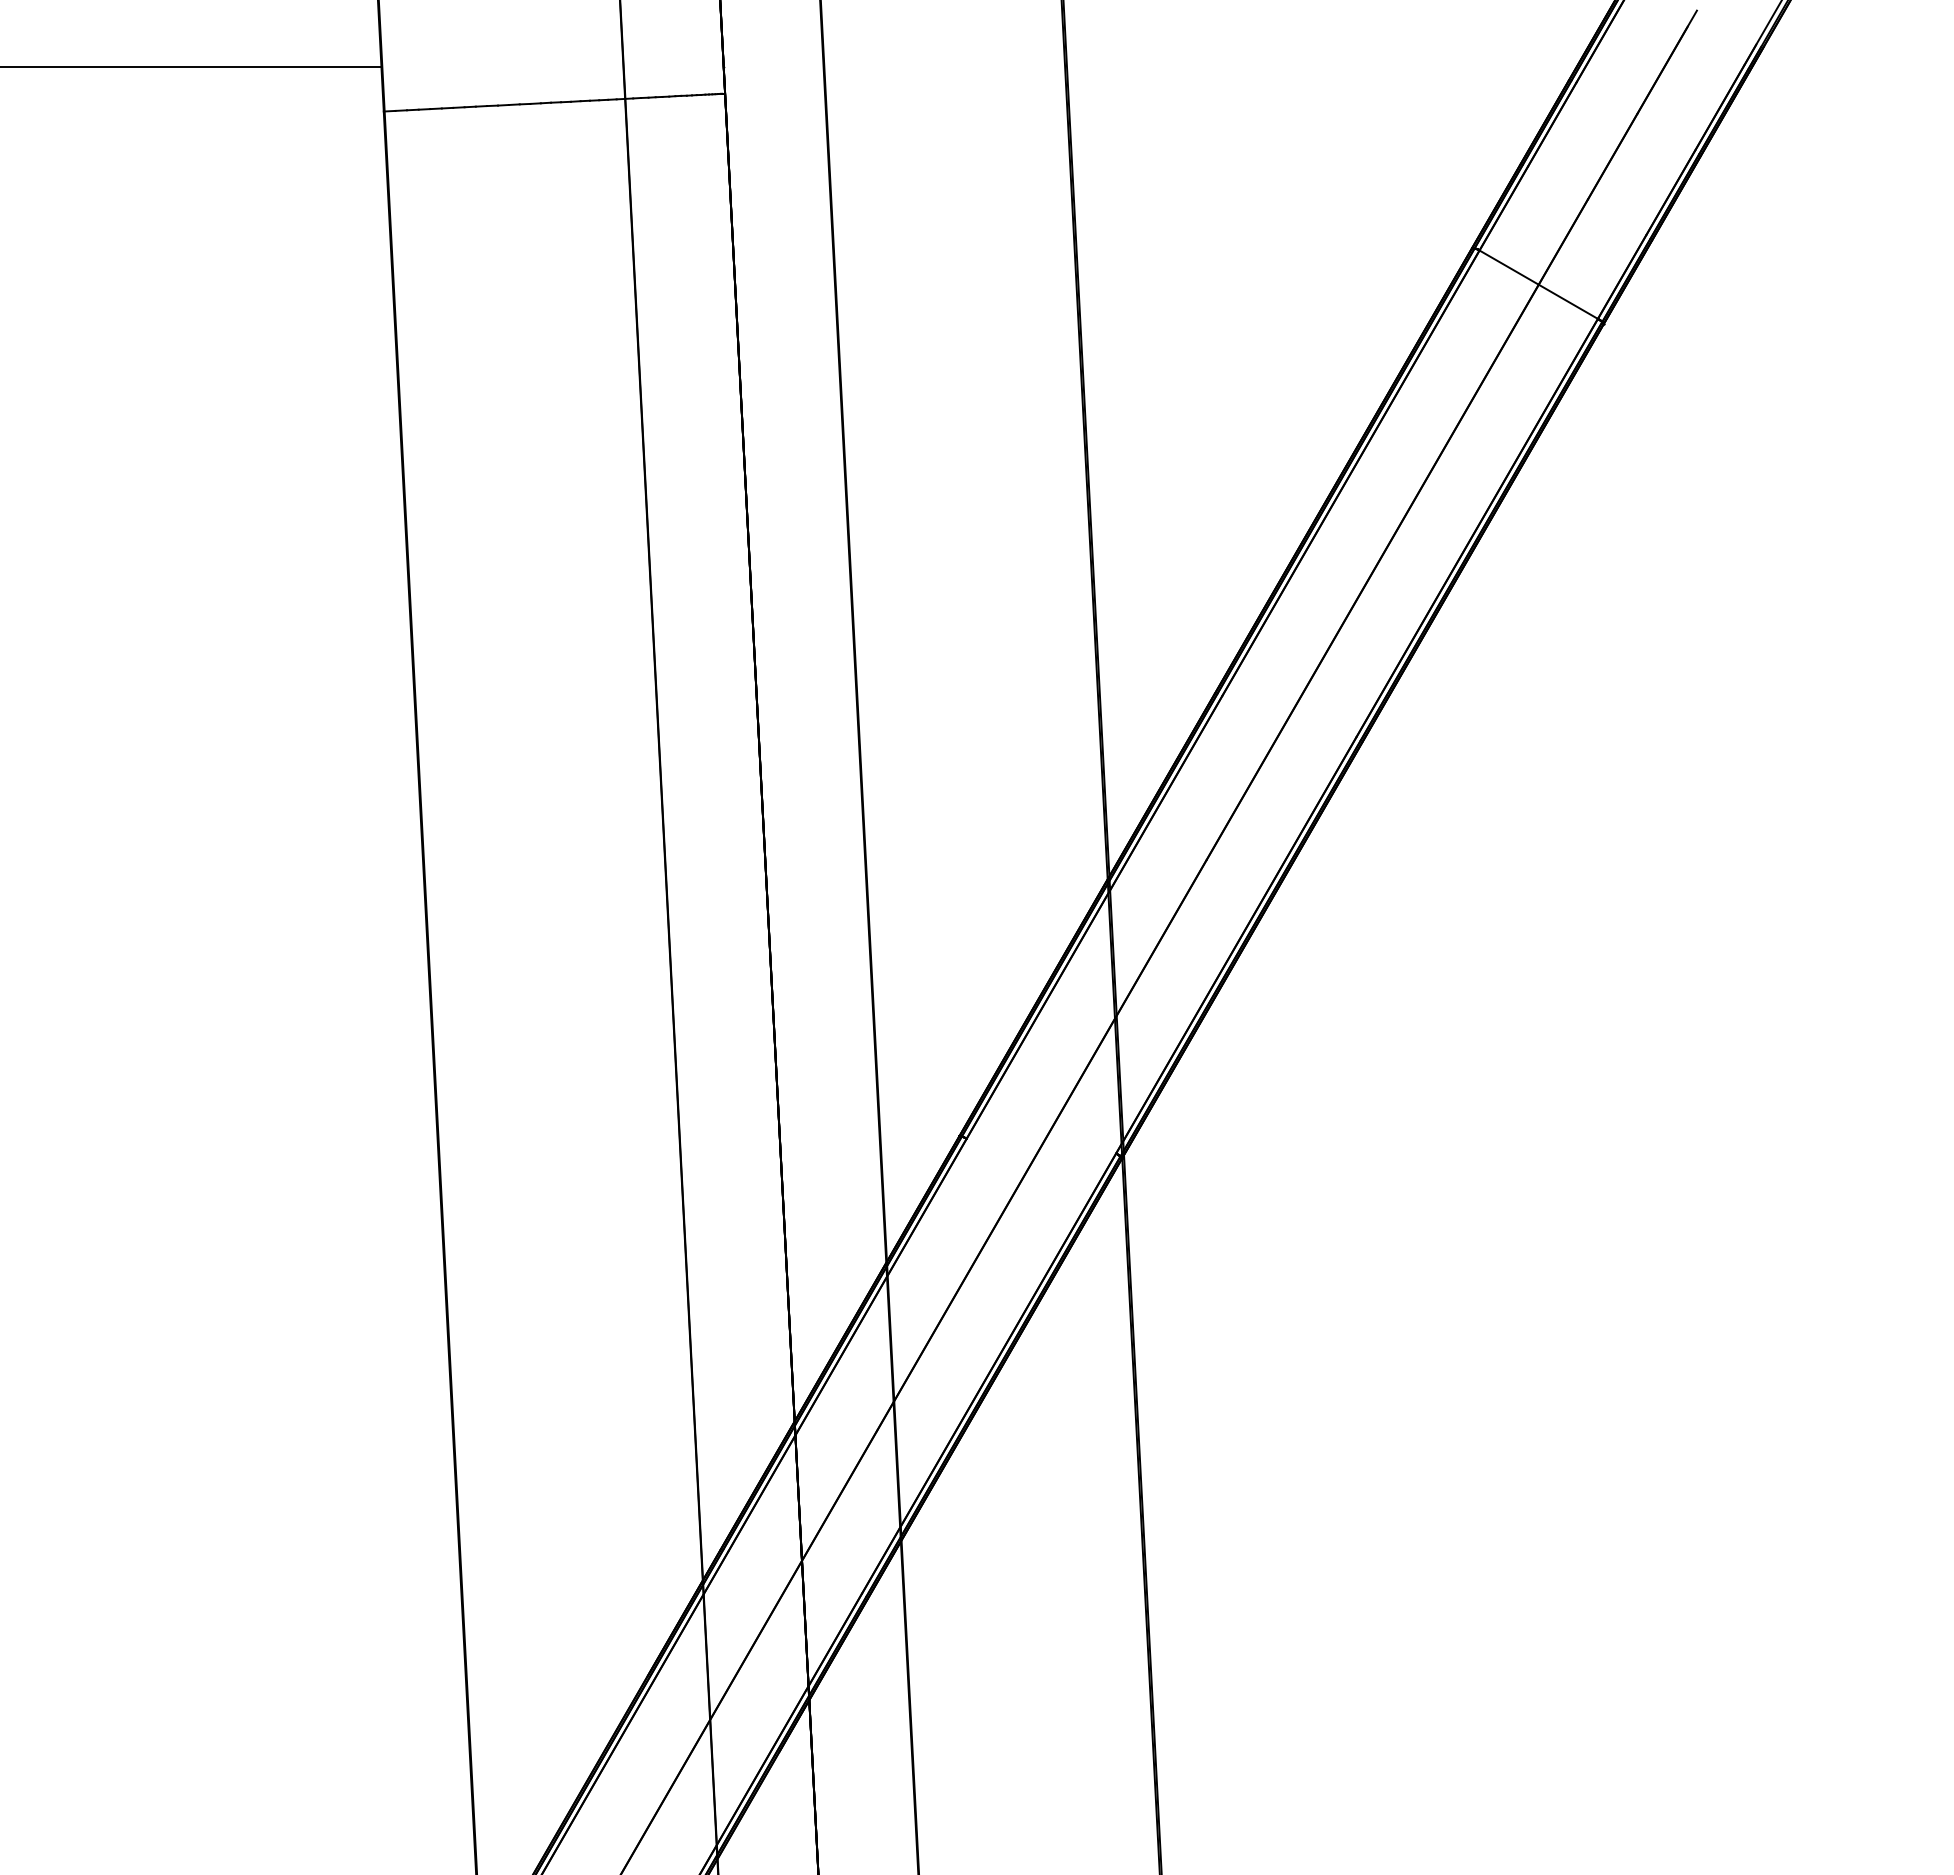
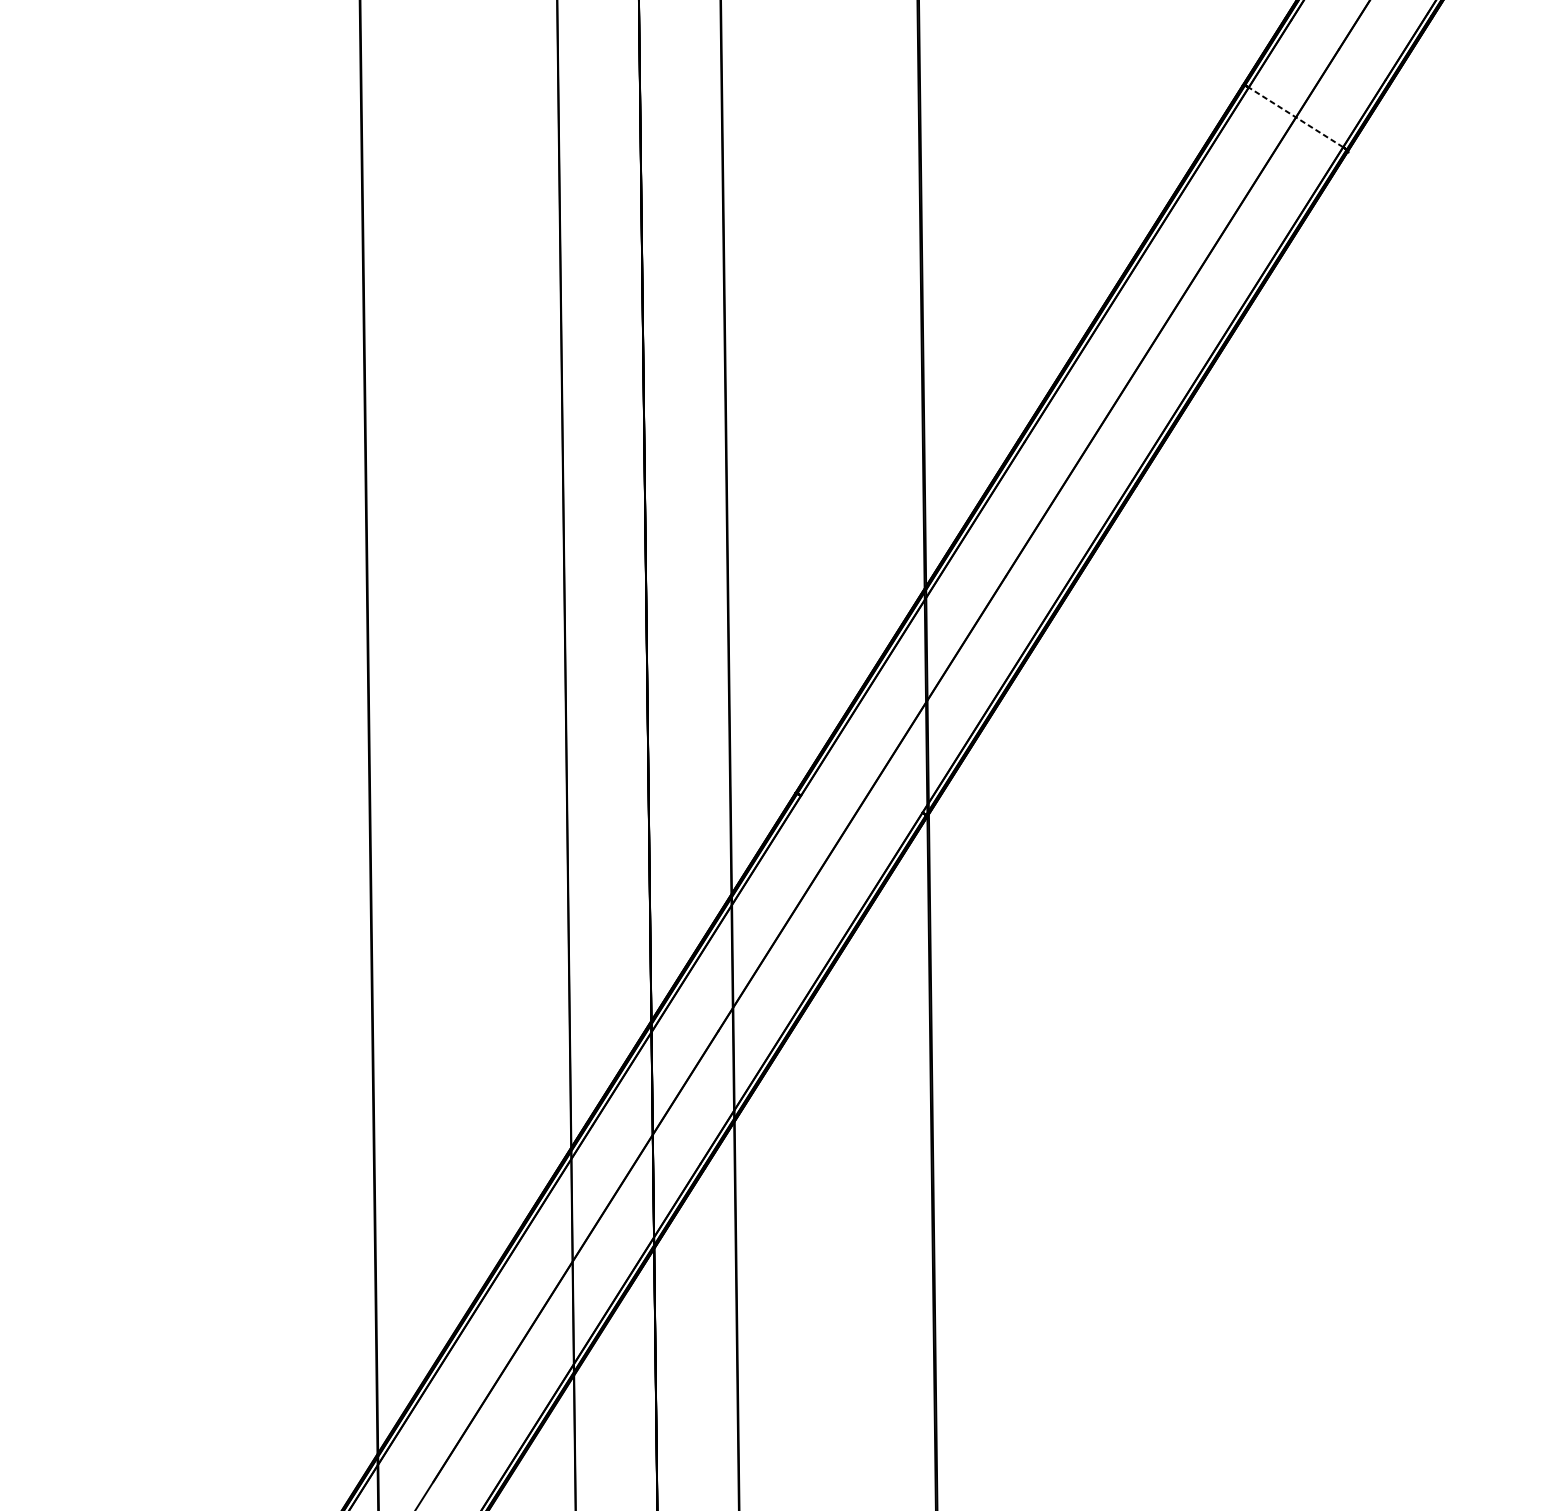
line: (1538, 284) -> (1295, 117), solid -> dashed

